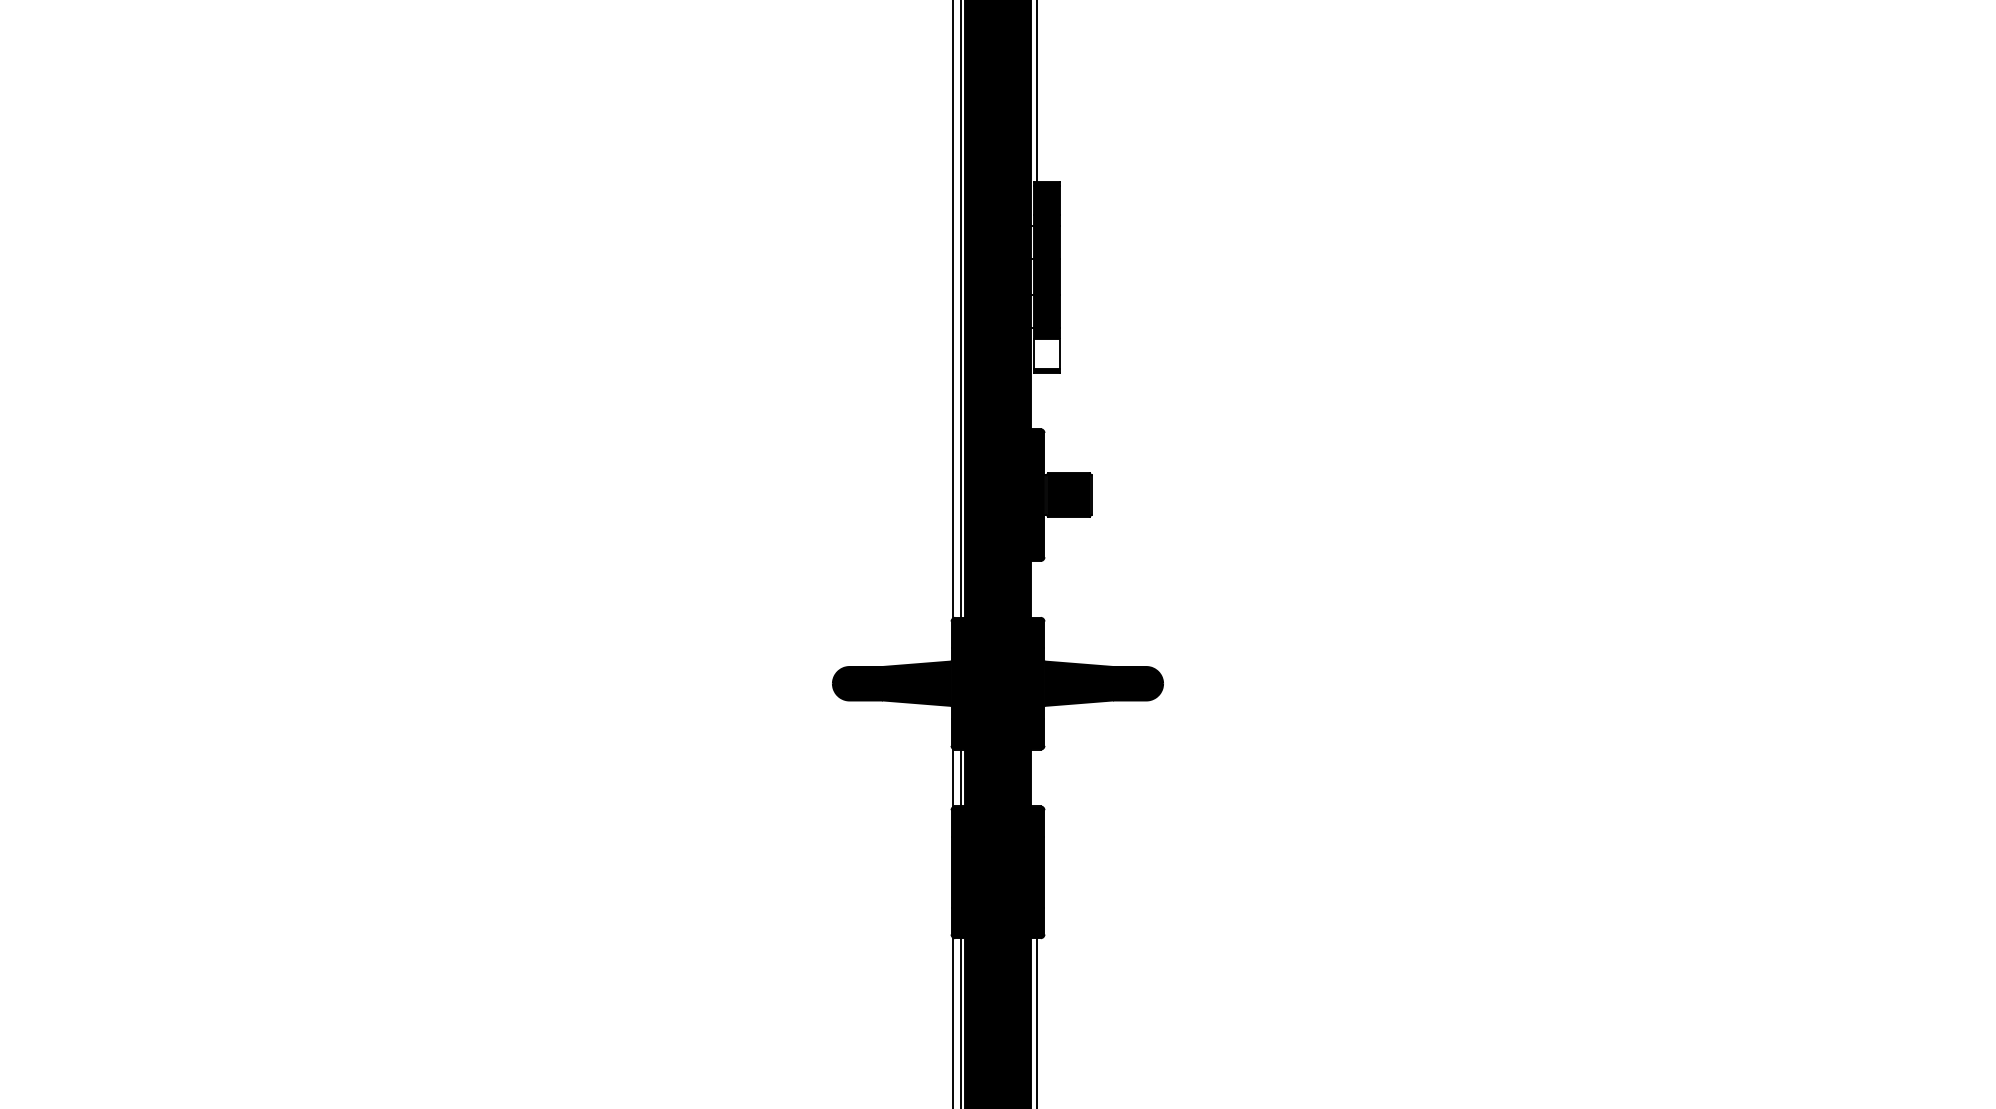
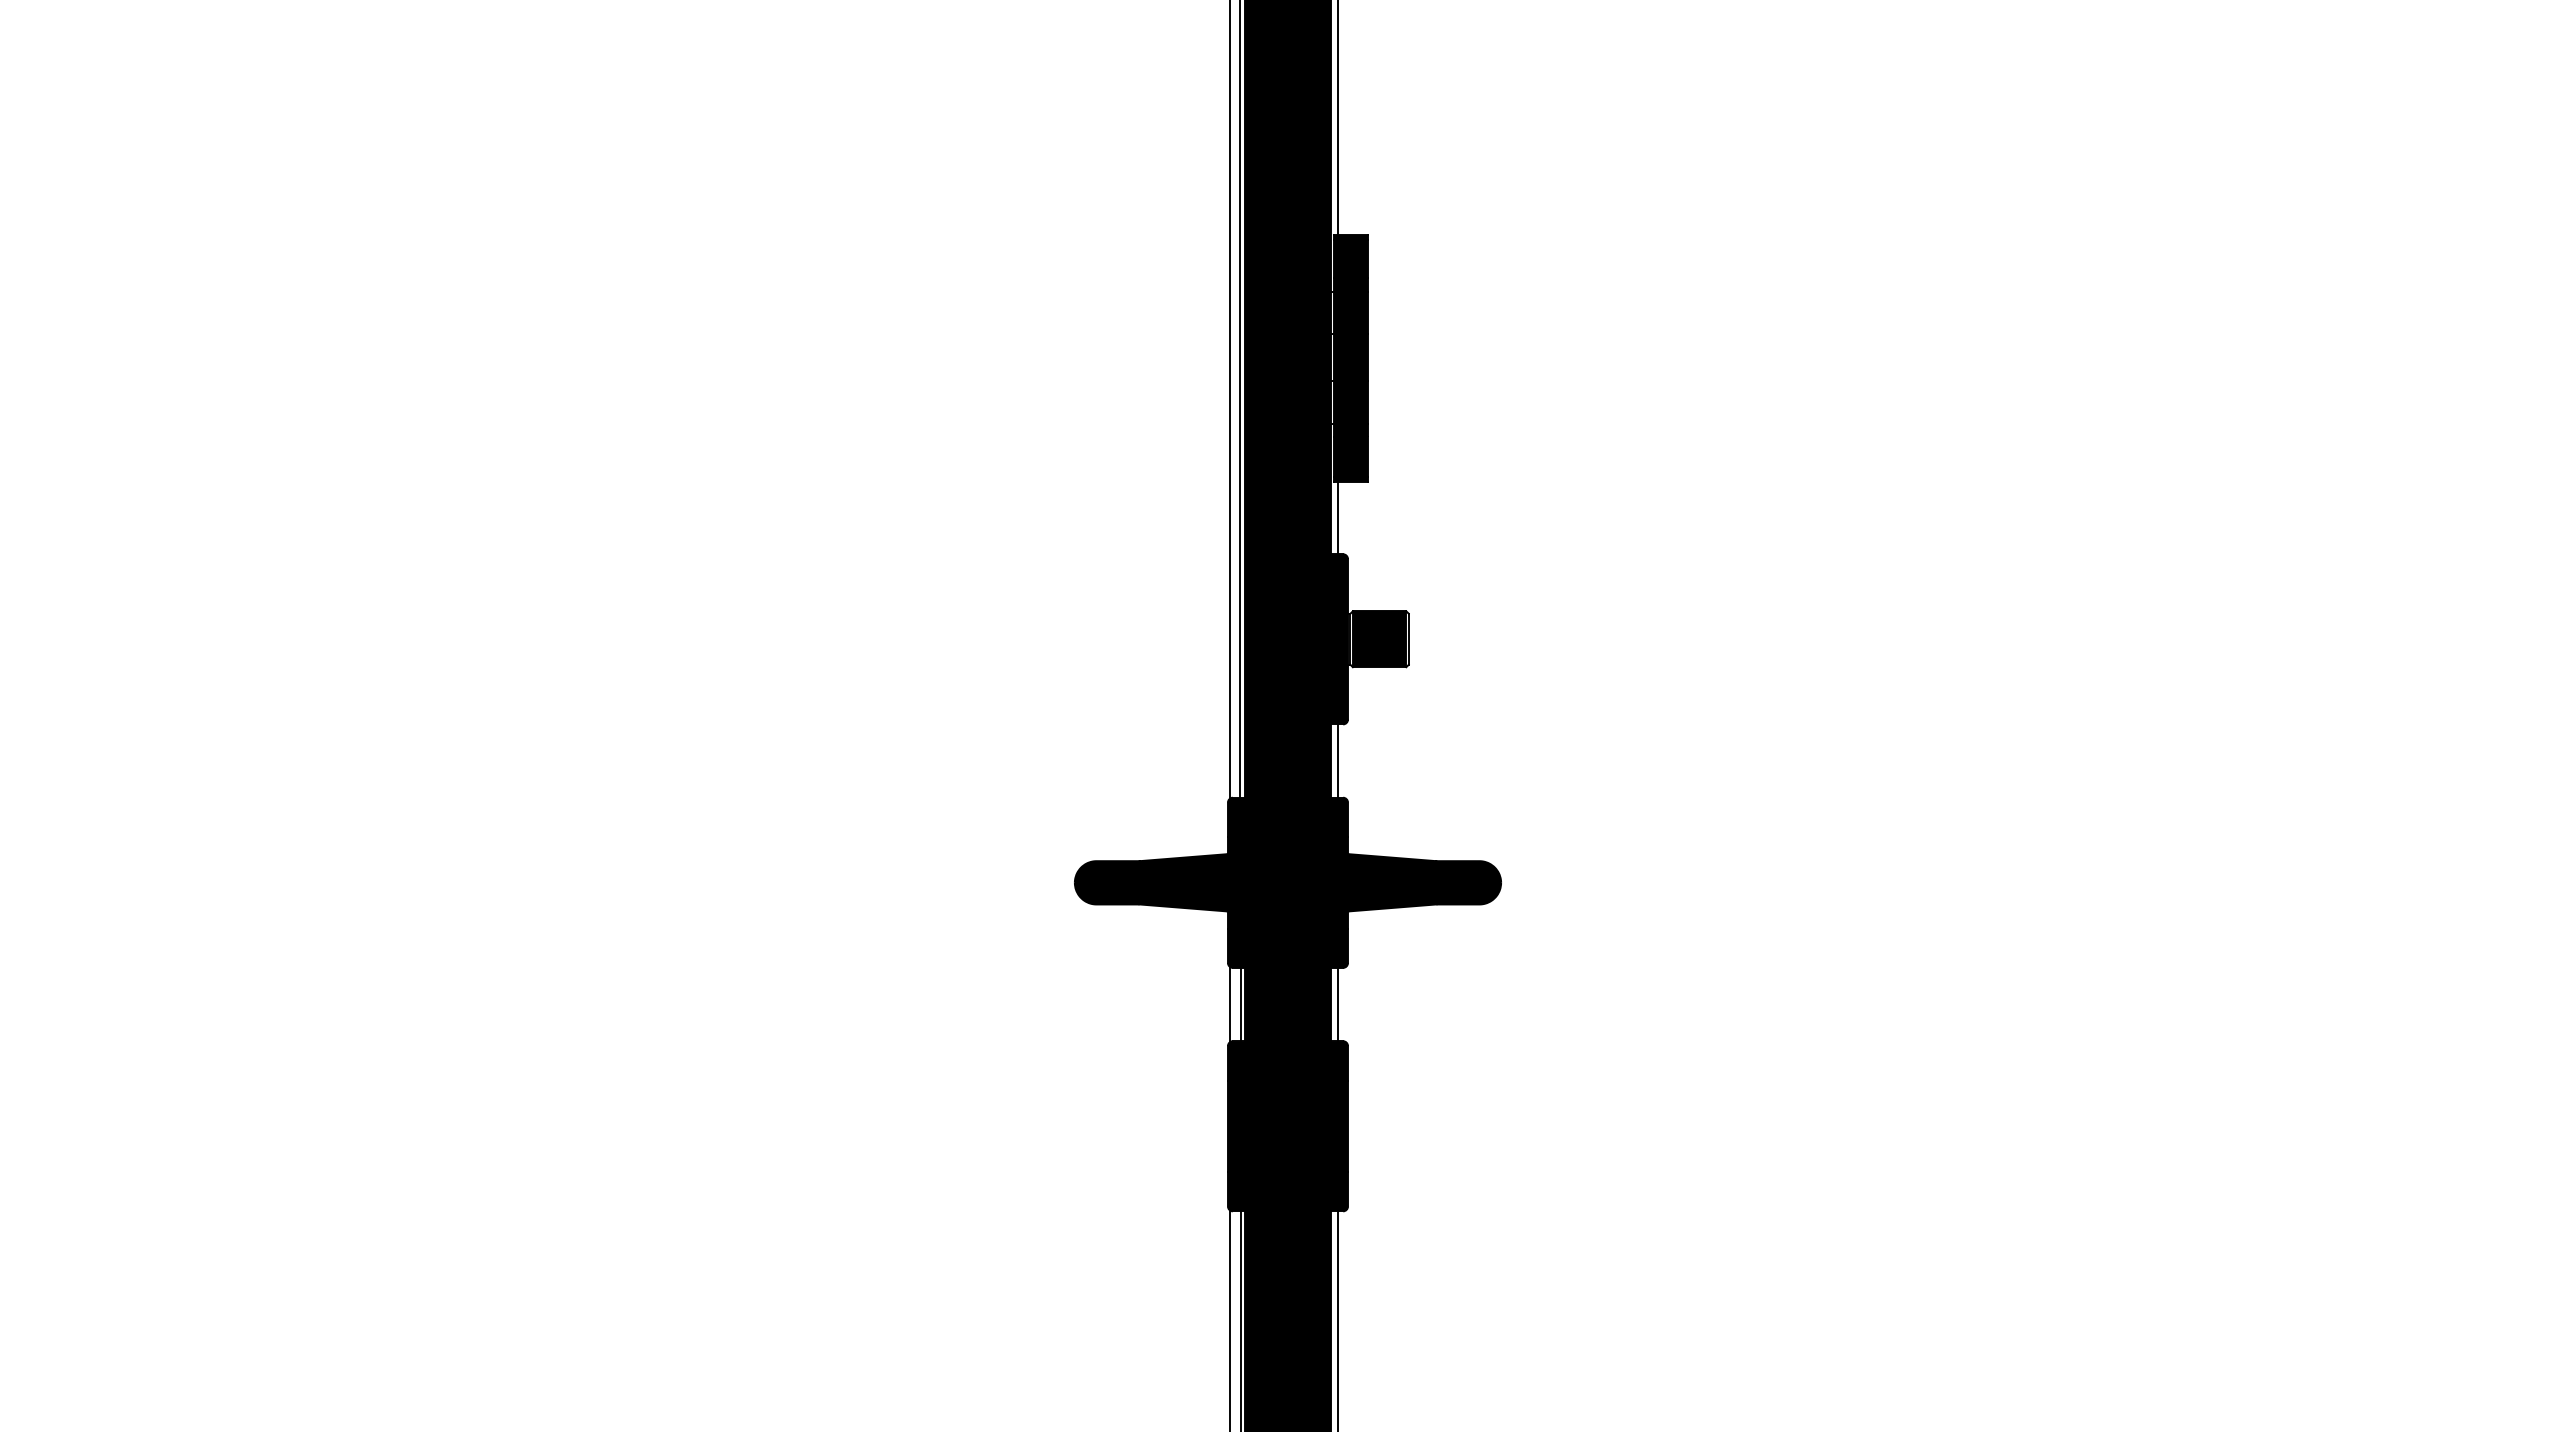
fill: (1047, 353) -> (1351, 456), added
line: (1037, 400) -> (1338, 517), added
line: (1037, 588) -> (1338, 760), added
line: (1037, 778) -> (1338, 1004), added

